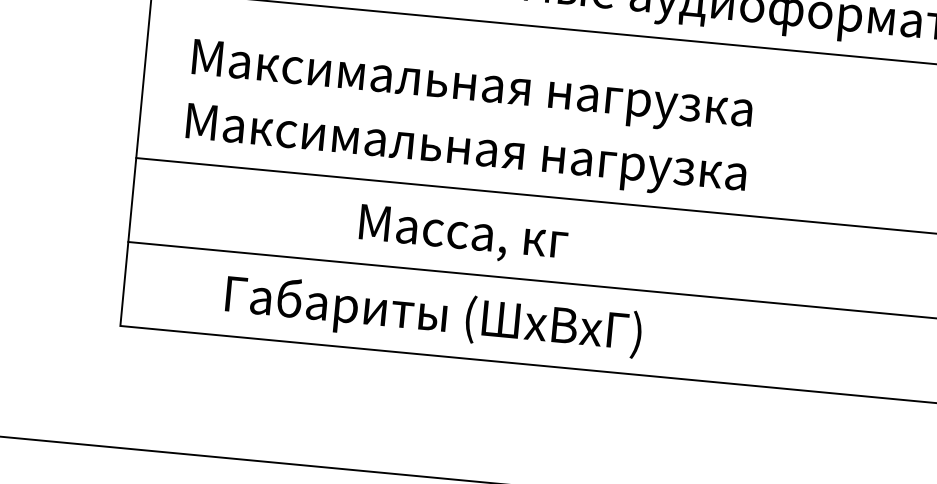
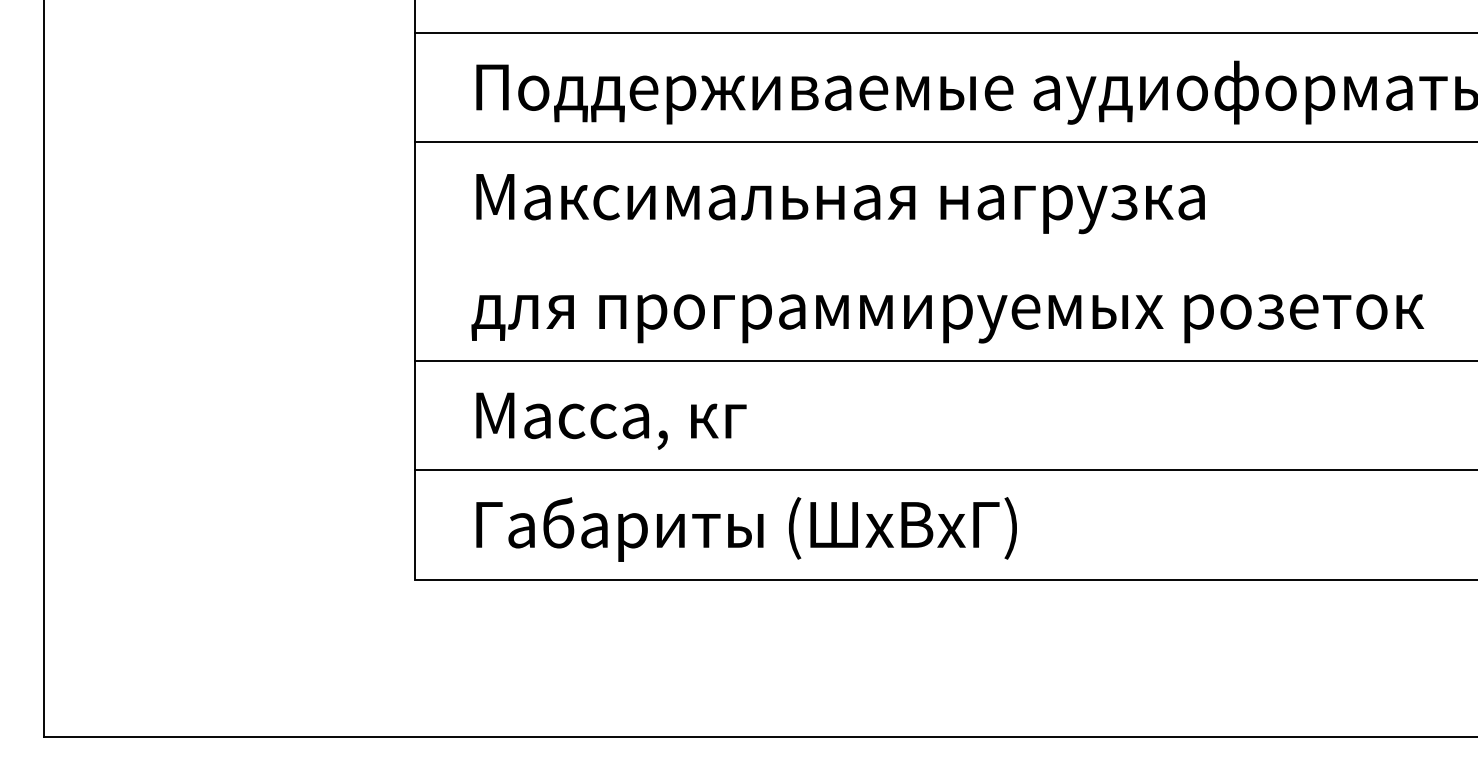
text: (472, 88) -> (840, 204), moved
text: (548, 160) -> (947, 313), Максимальная нагрузка -> для программируемых розеток
text: (463, 235) -> (611, 420), moved
text: (433, 316) -> (746, 529), moved

